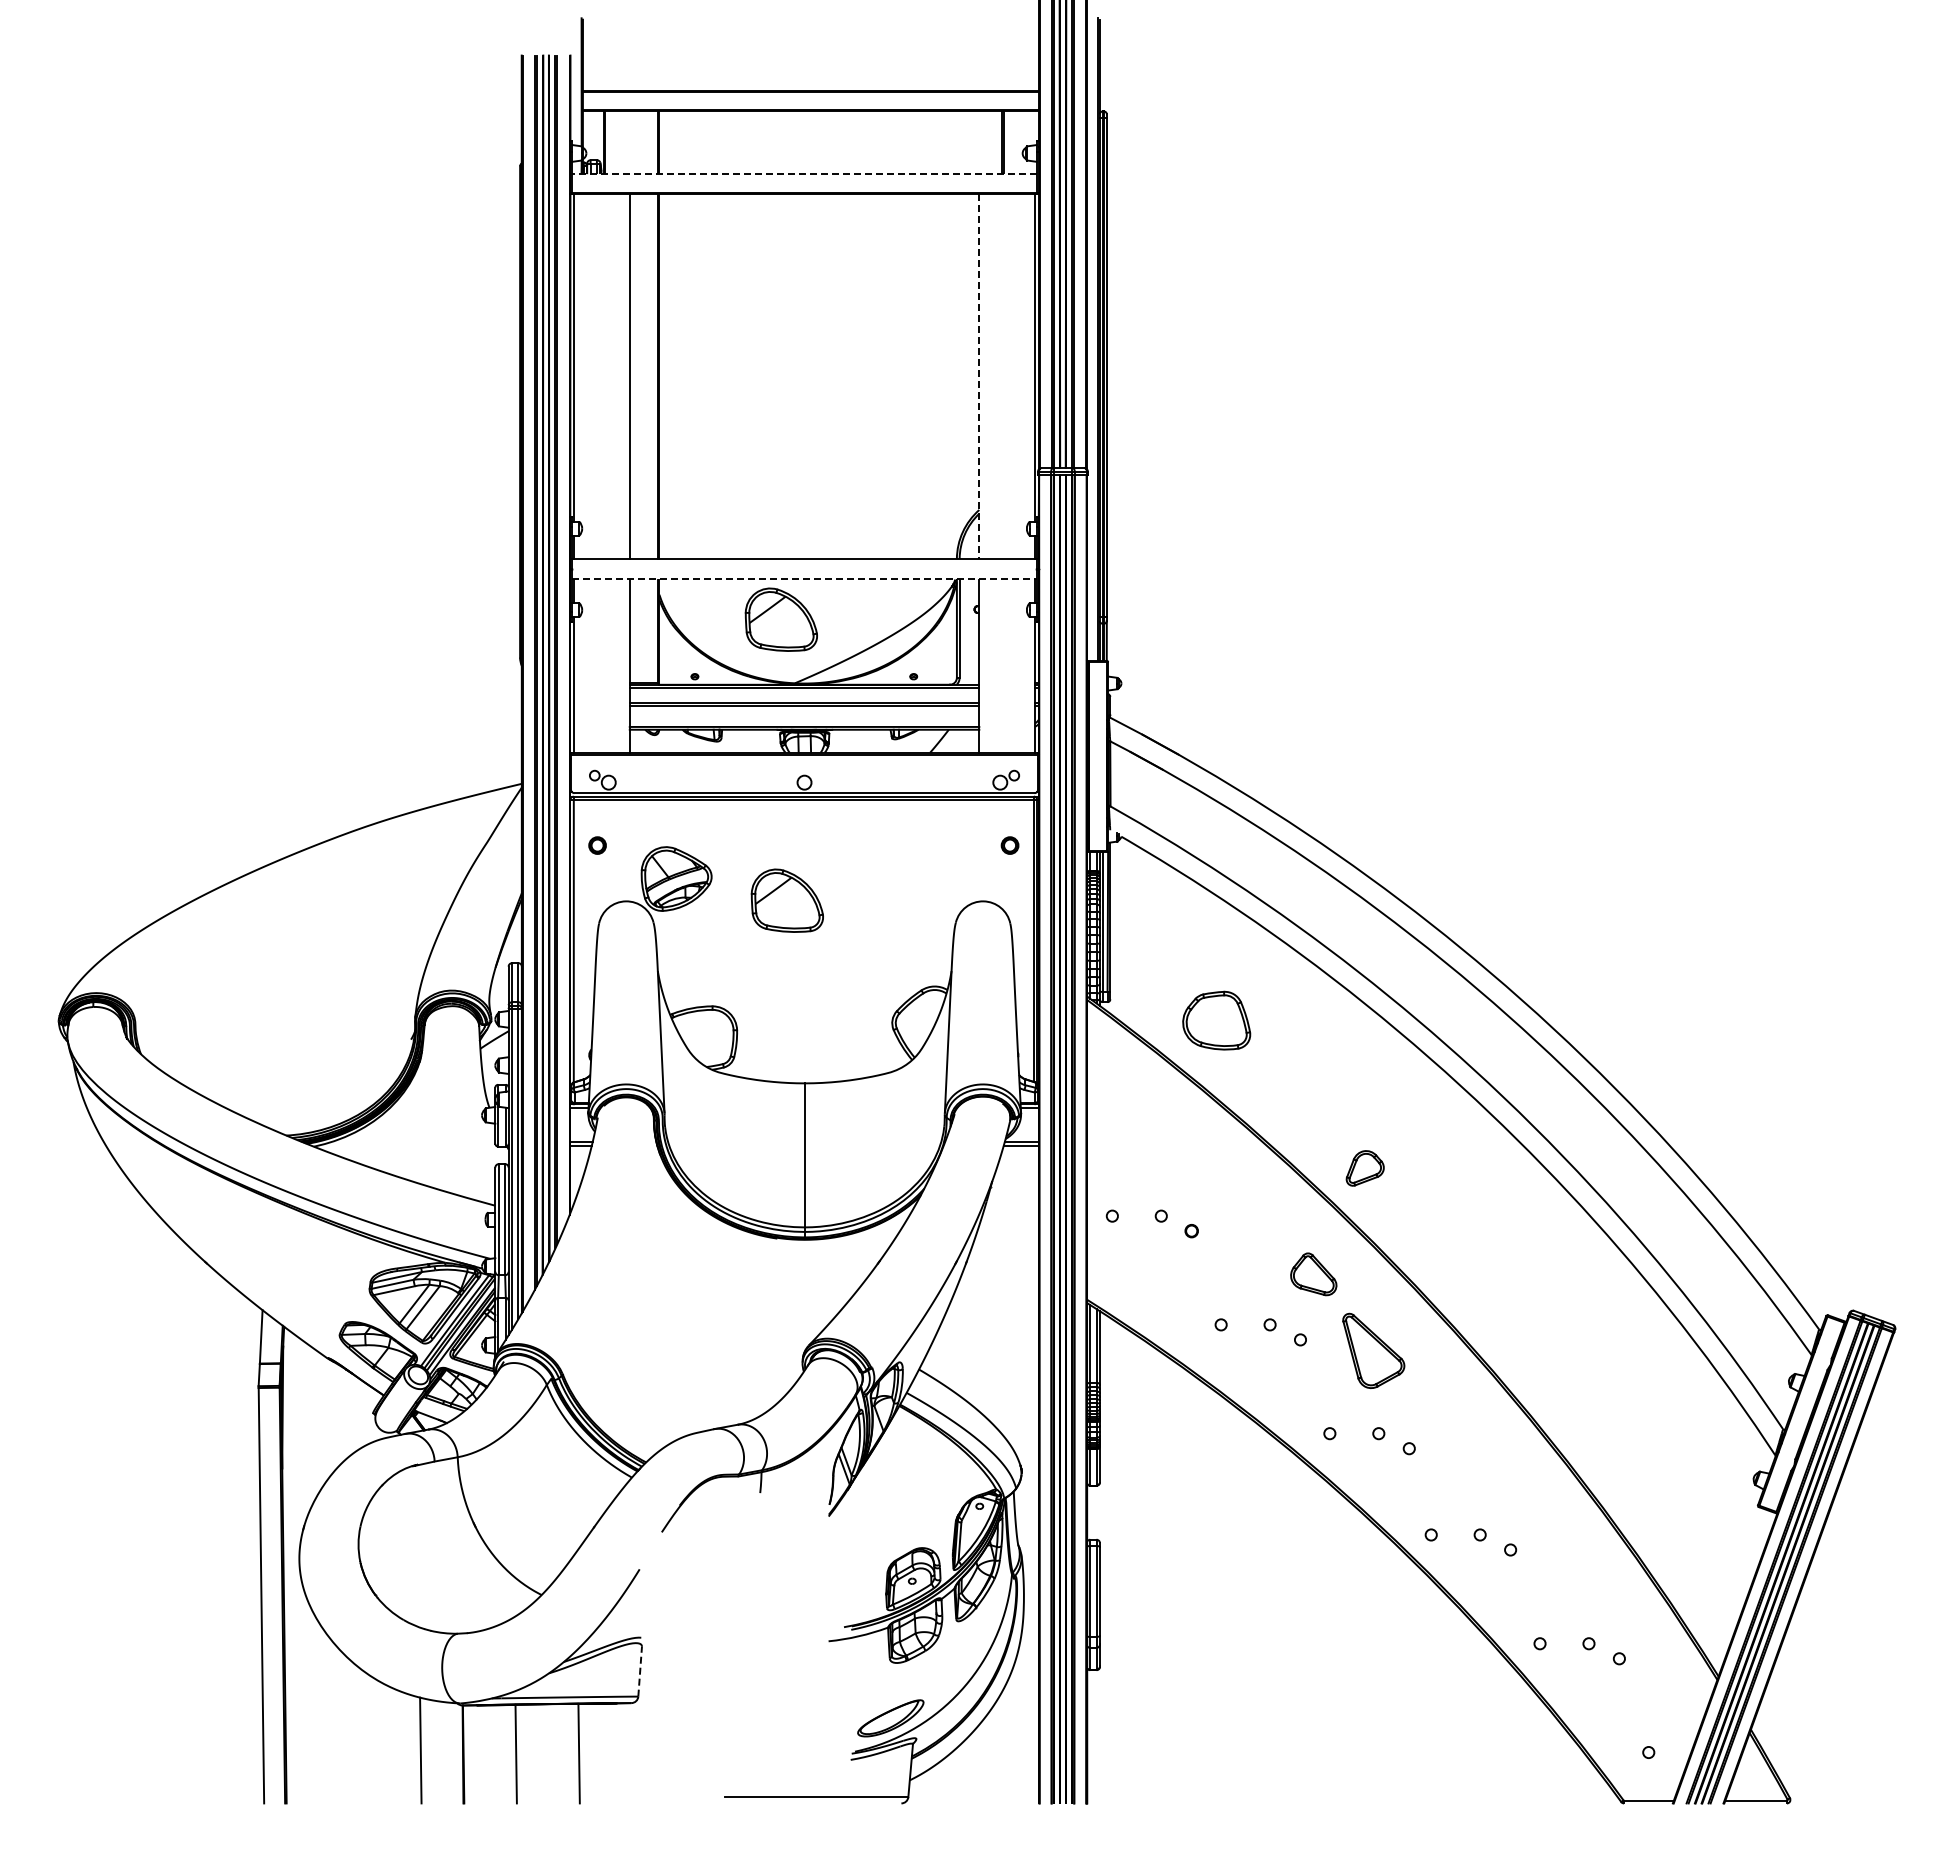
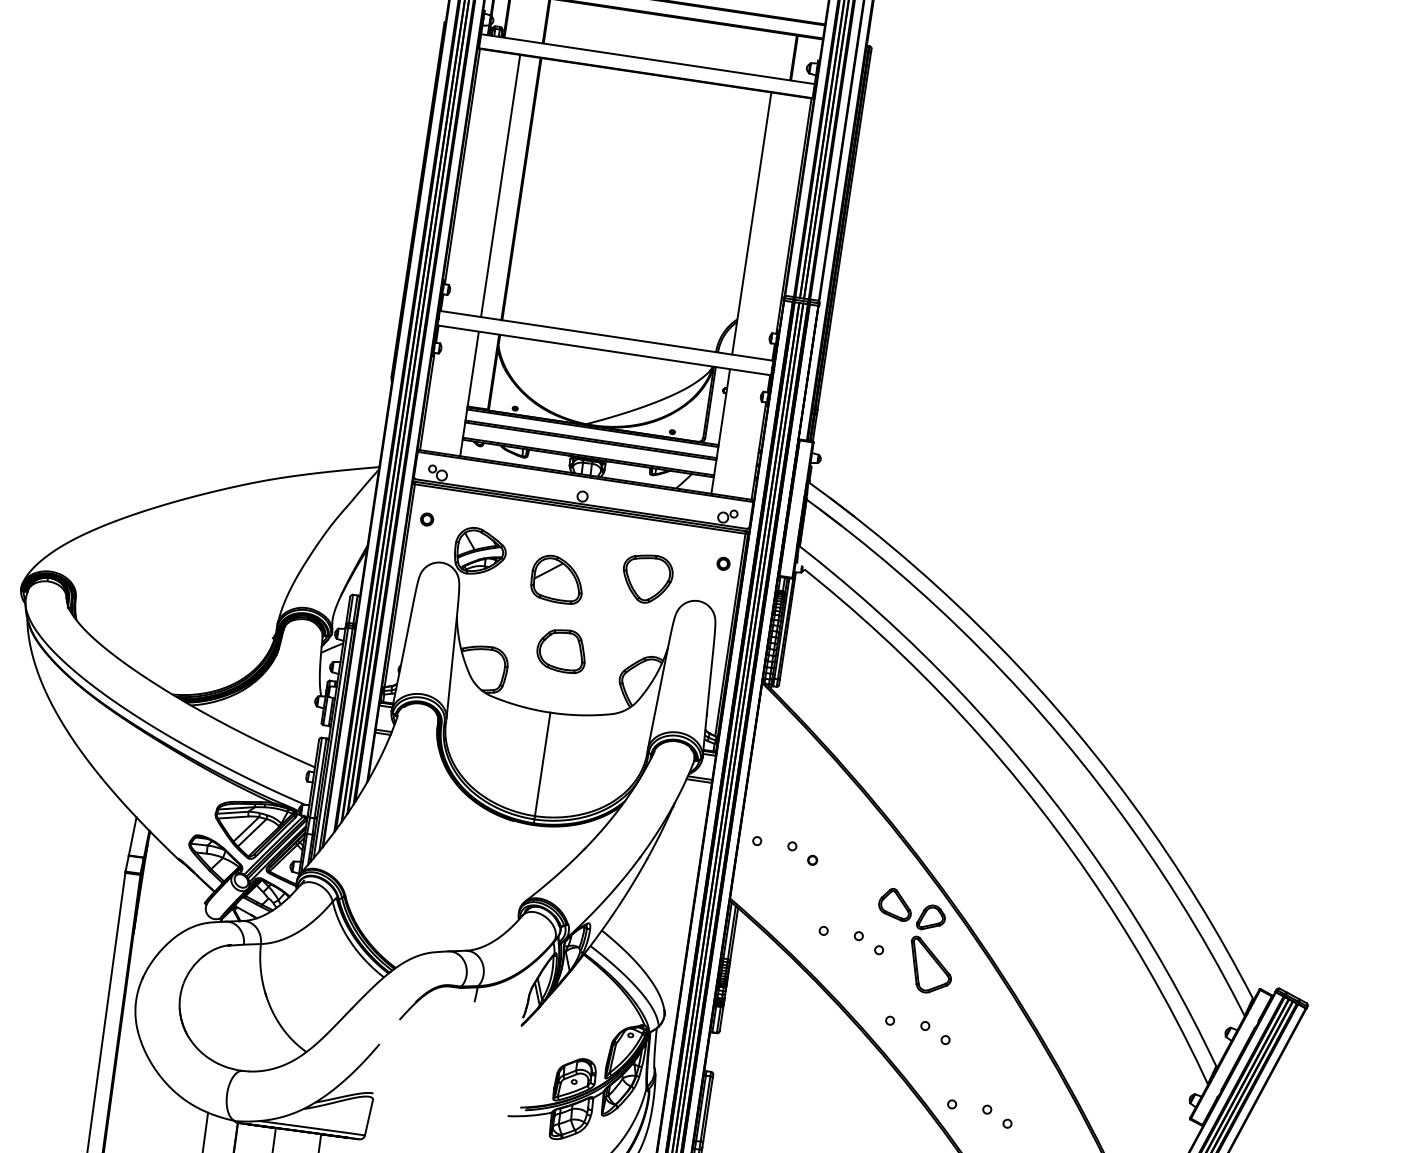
line: (804, 173) -> (647, 58), dashed -> solid
line: (979, 377) -> (751, 224), dashed -> solid
line: (805, 579) -> (605, 350), dashed -> solid
part: (780, 619) -> (582, 376), removed
part: (909, 881) -> (647, 578), added
part: (1216, 1020) -> (561, 650), moved
part: (1364, 1168) -> (930, 918), moved
line: (640, 1671) -> (369, 1117), dashed -> solid

